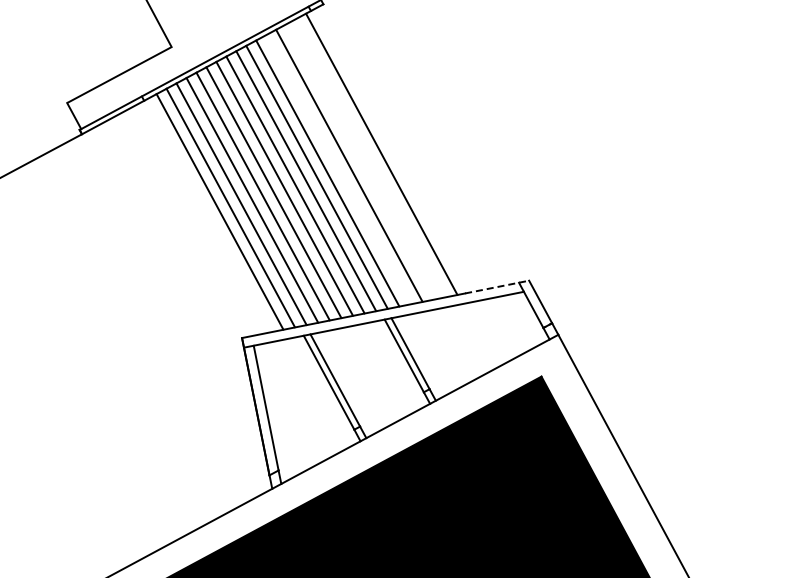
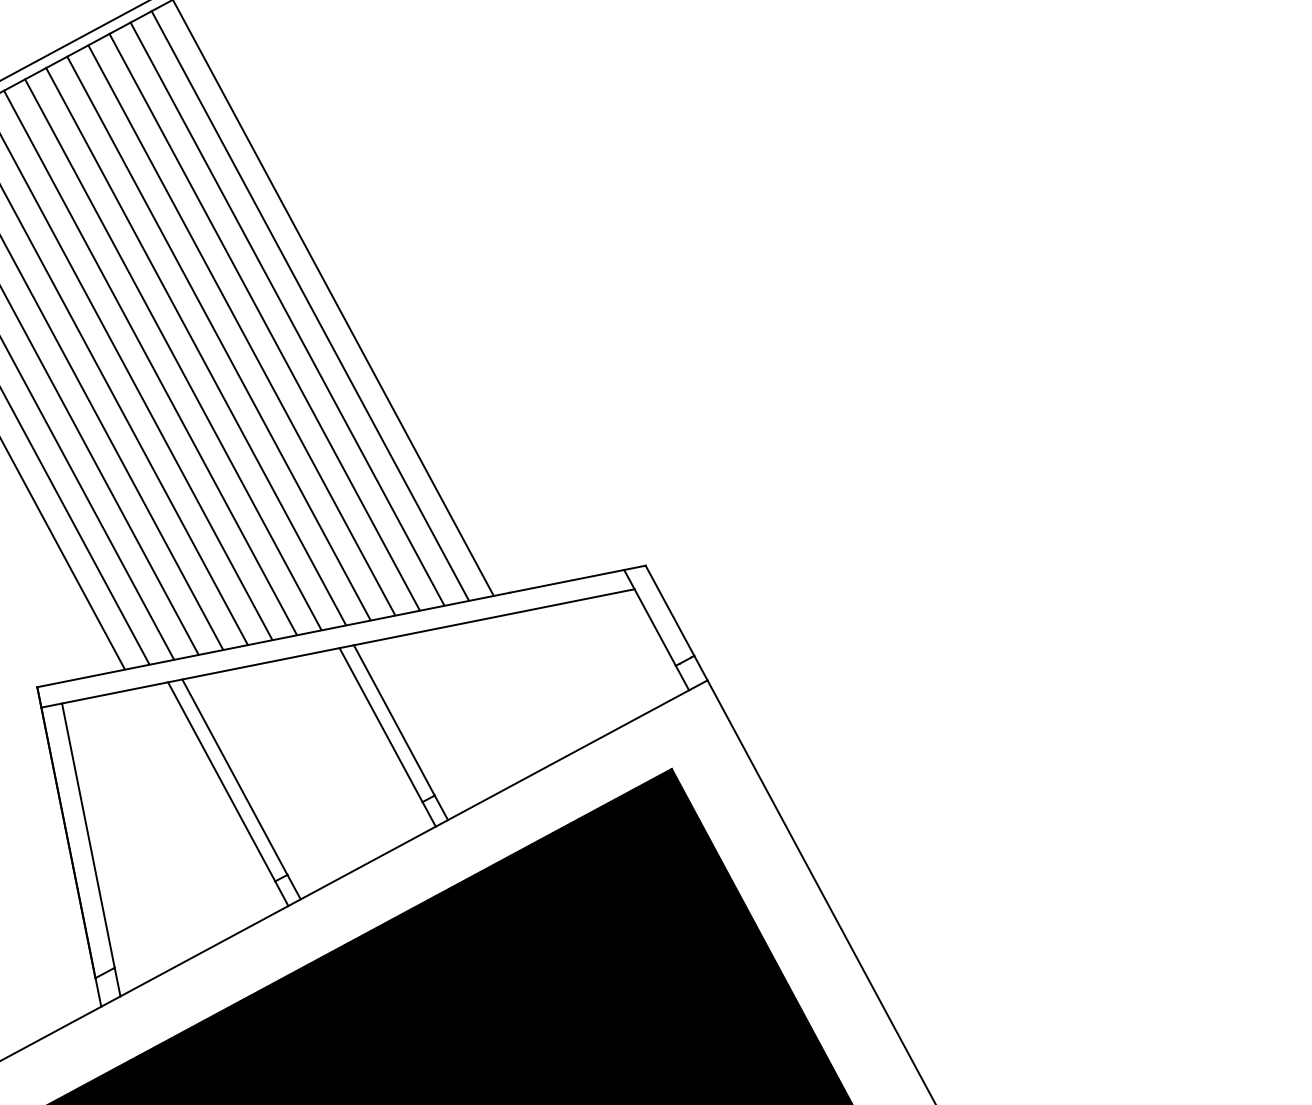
line: (370, 158) -> (309, 306), added
line: (360, 161) -> (288, 313), added
line: (338, 169) -> (241, 330), added
line: (497, 287) -> (578, 580), dashed -> solid

